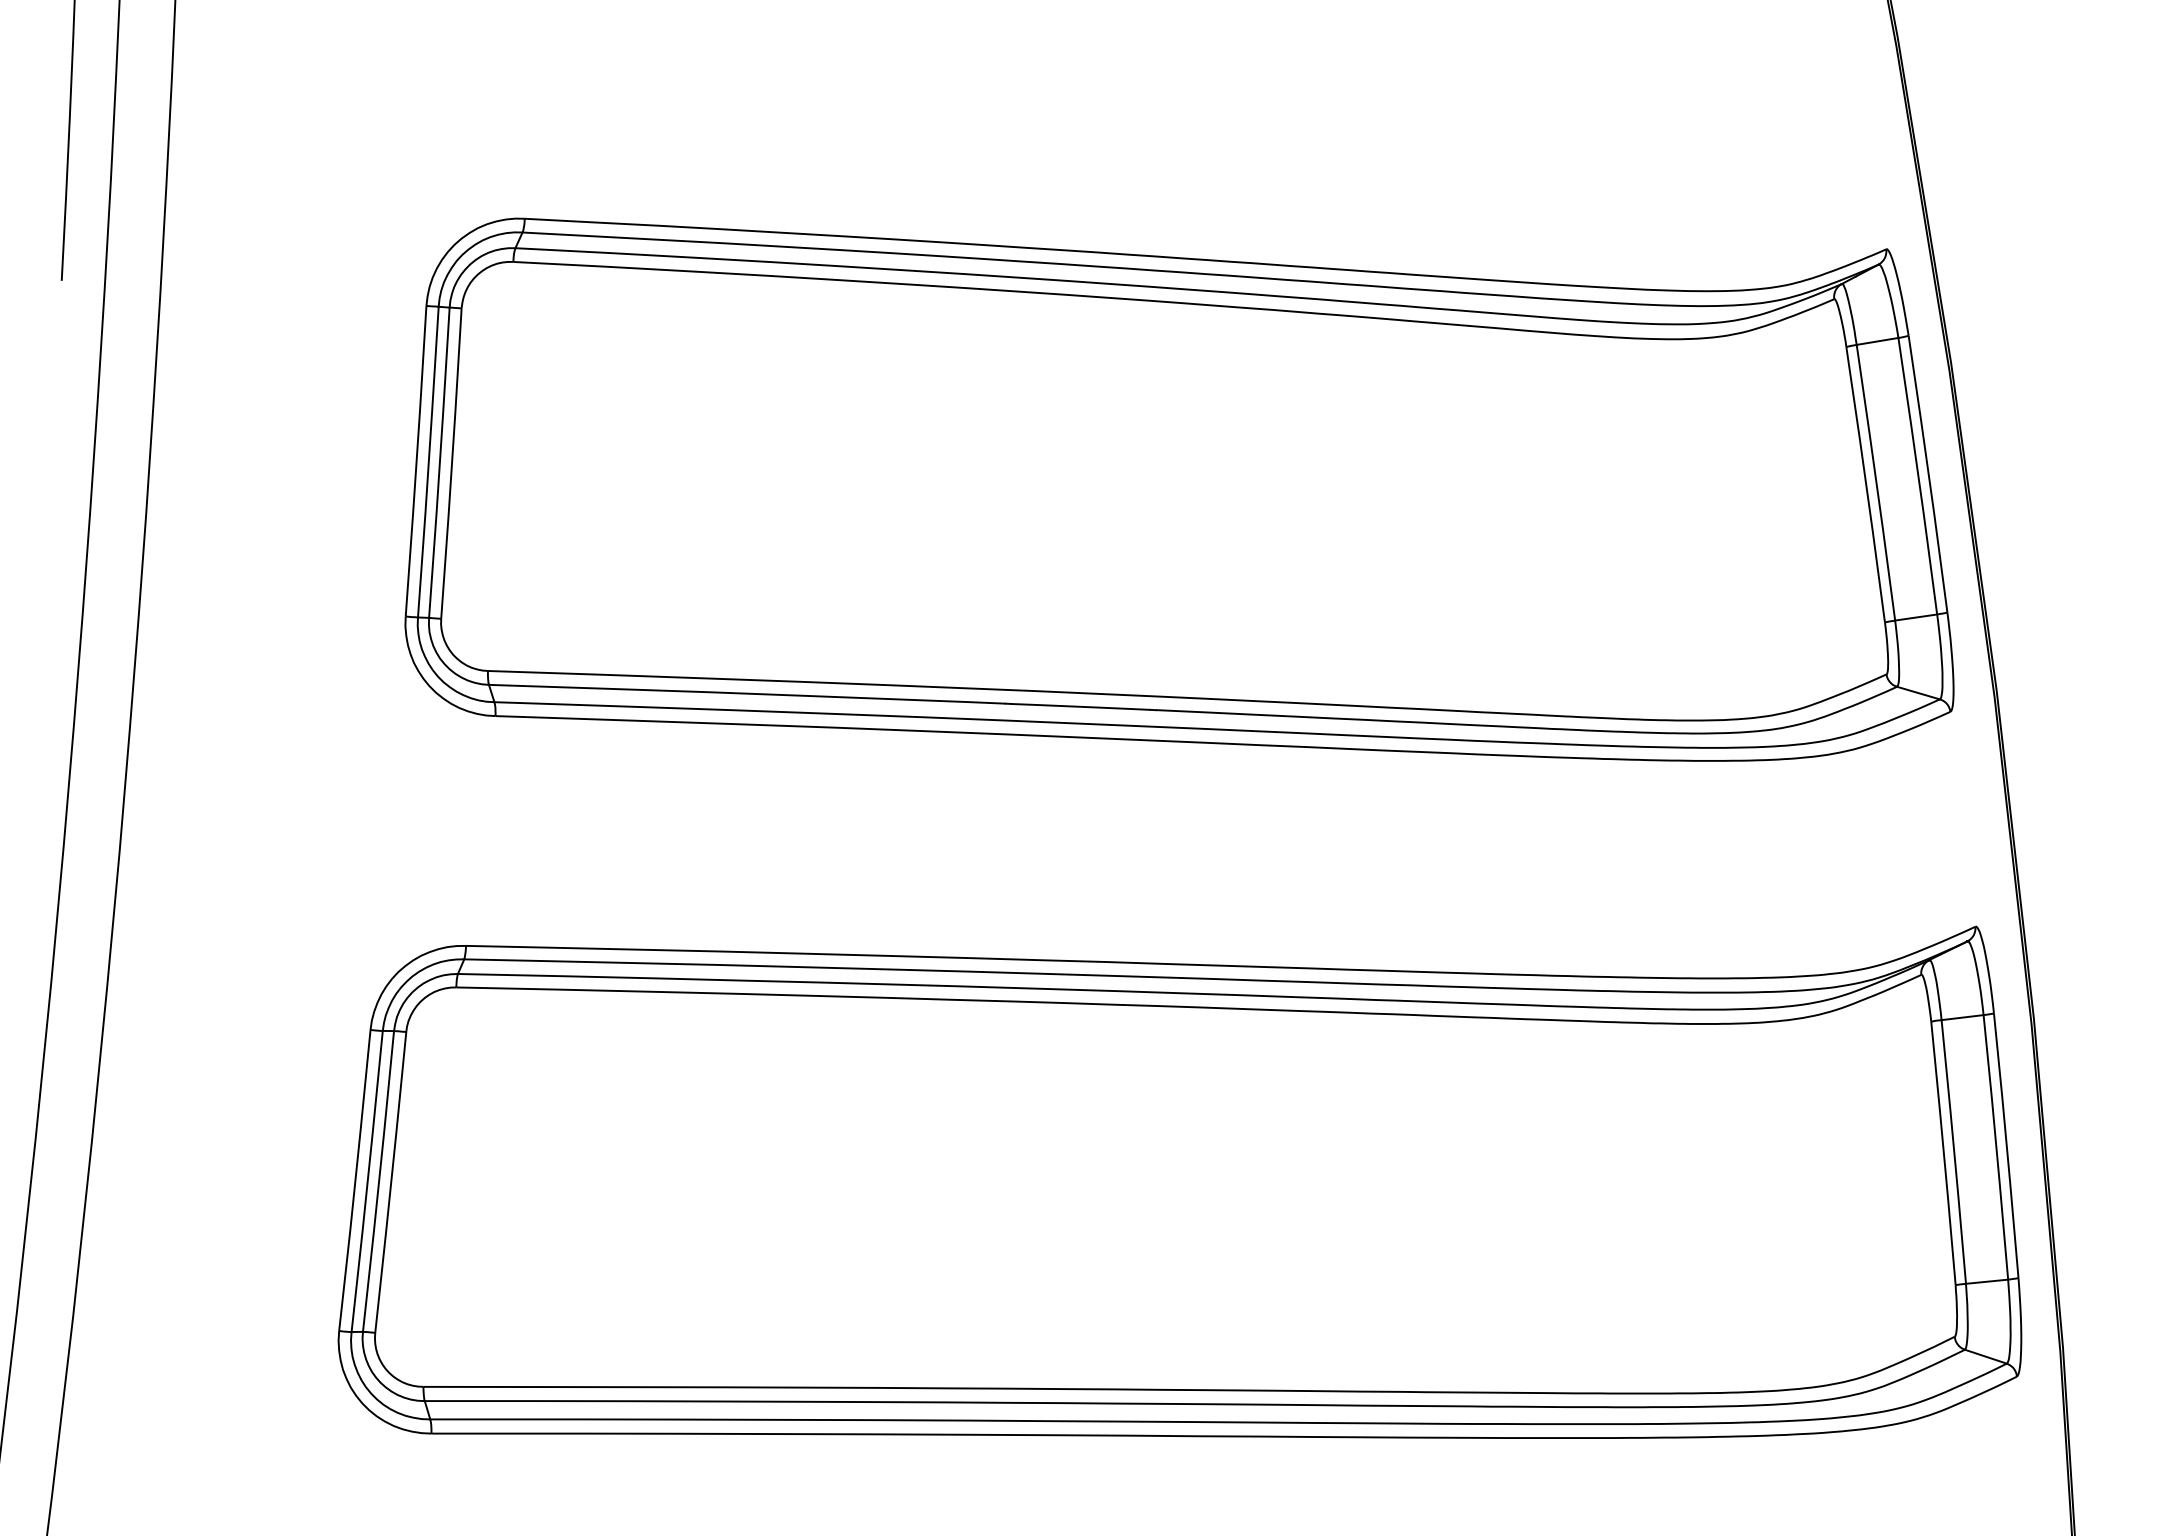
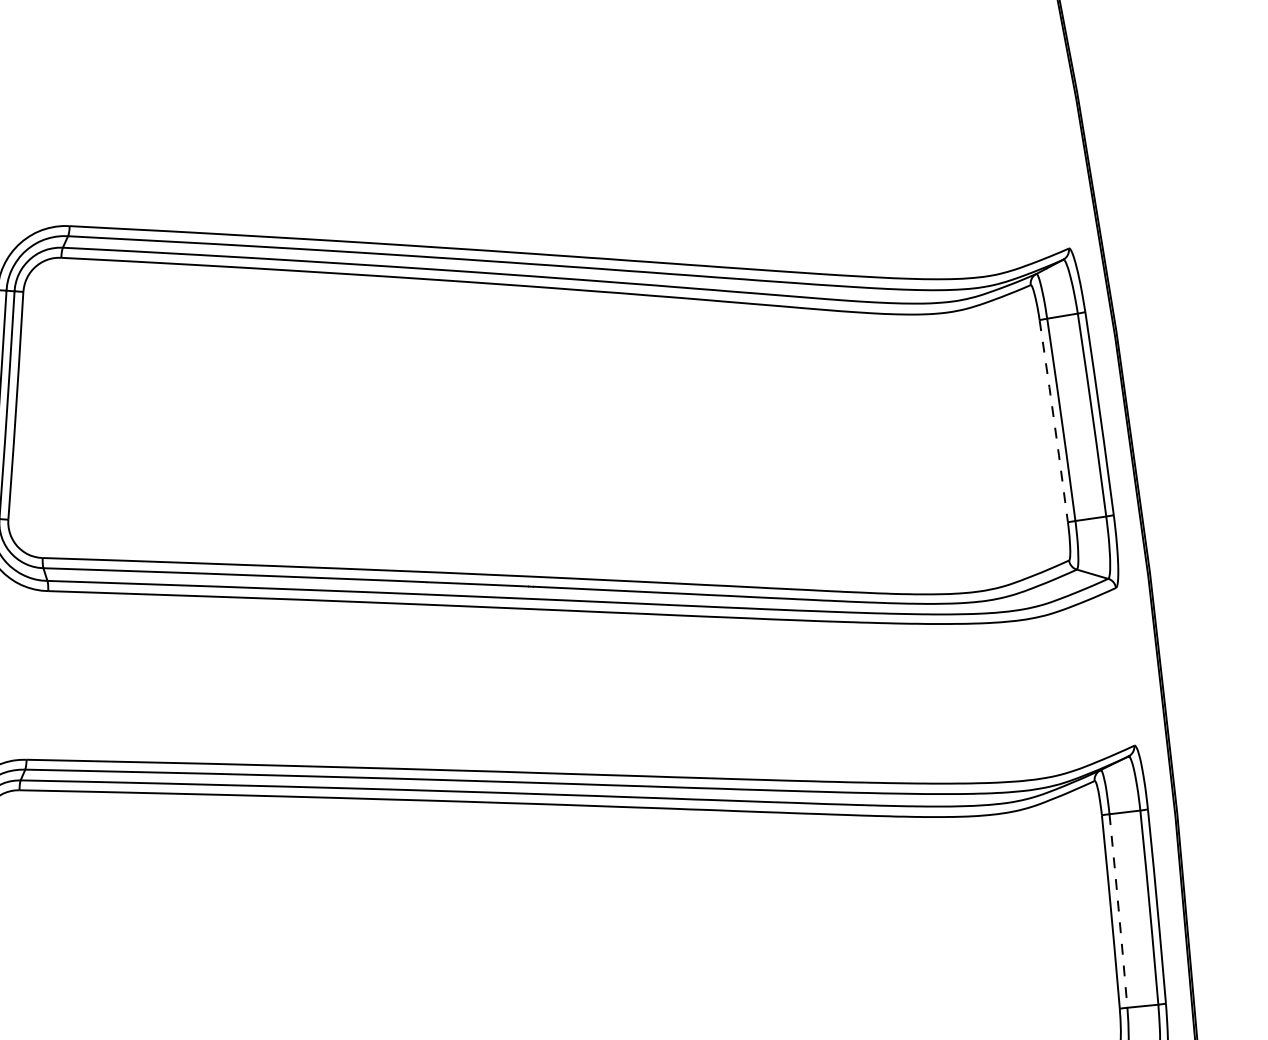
line: (1866, 485) -> (1054, 421), solid -> dashed
line: (1954, 1152) -> (1118, 911), solid -> dashed

